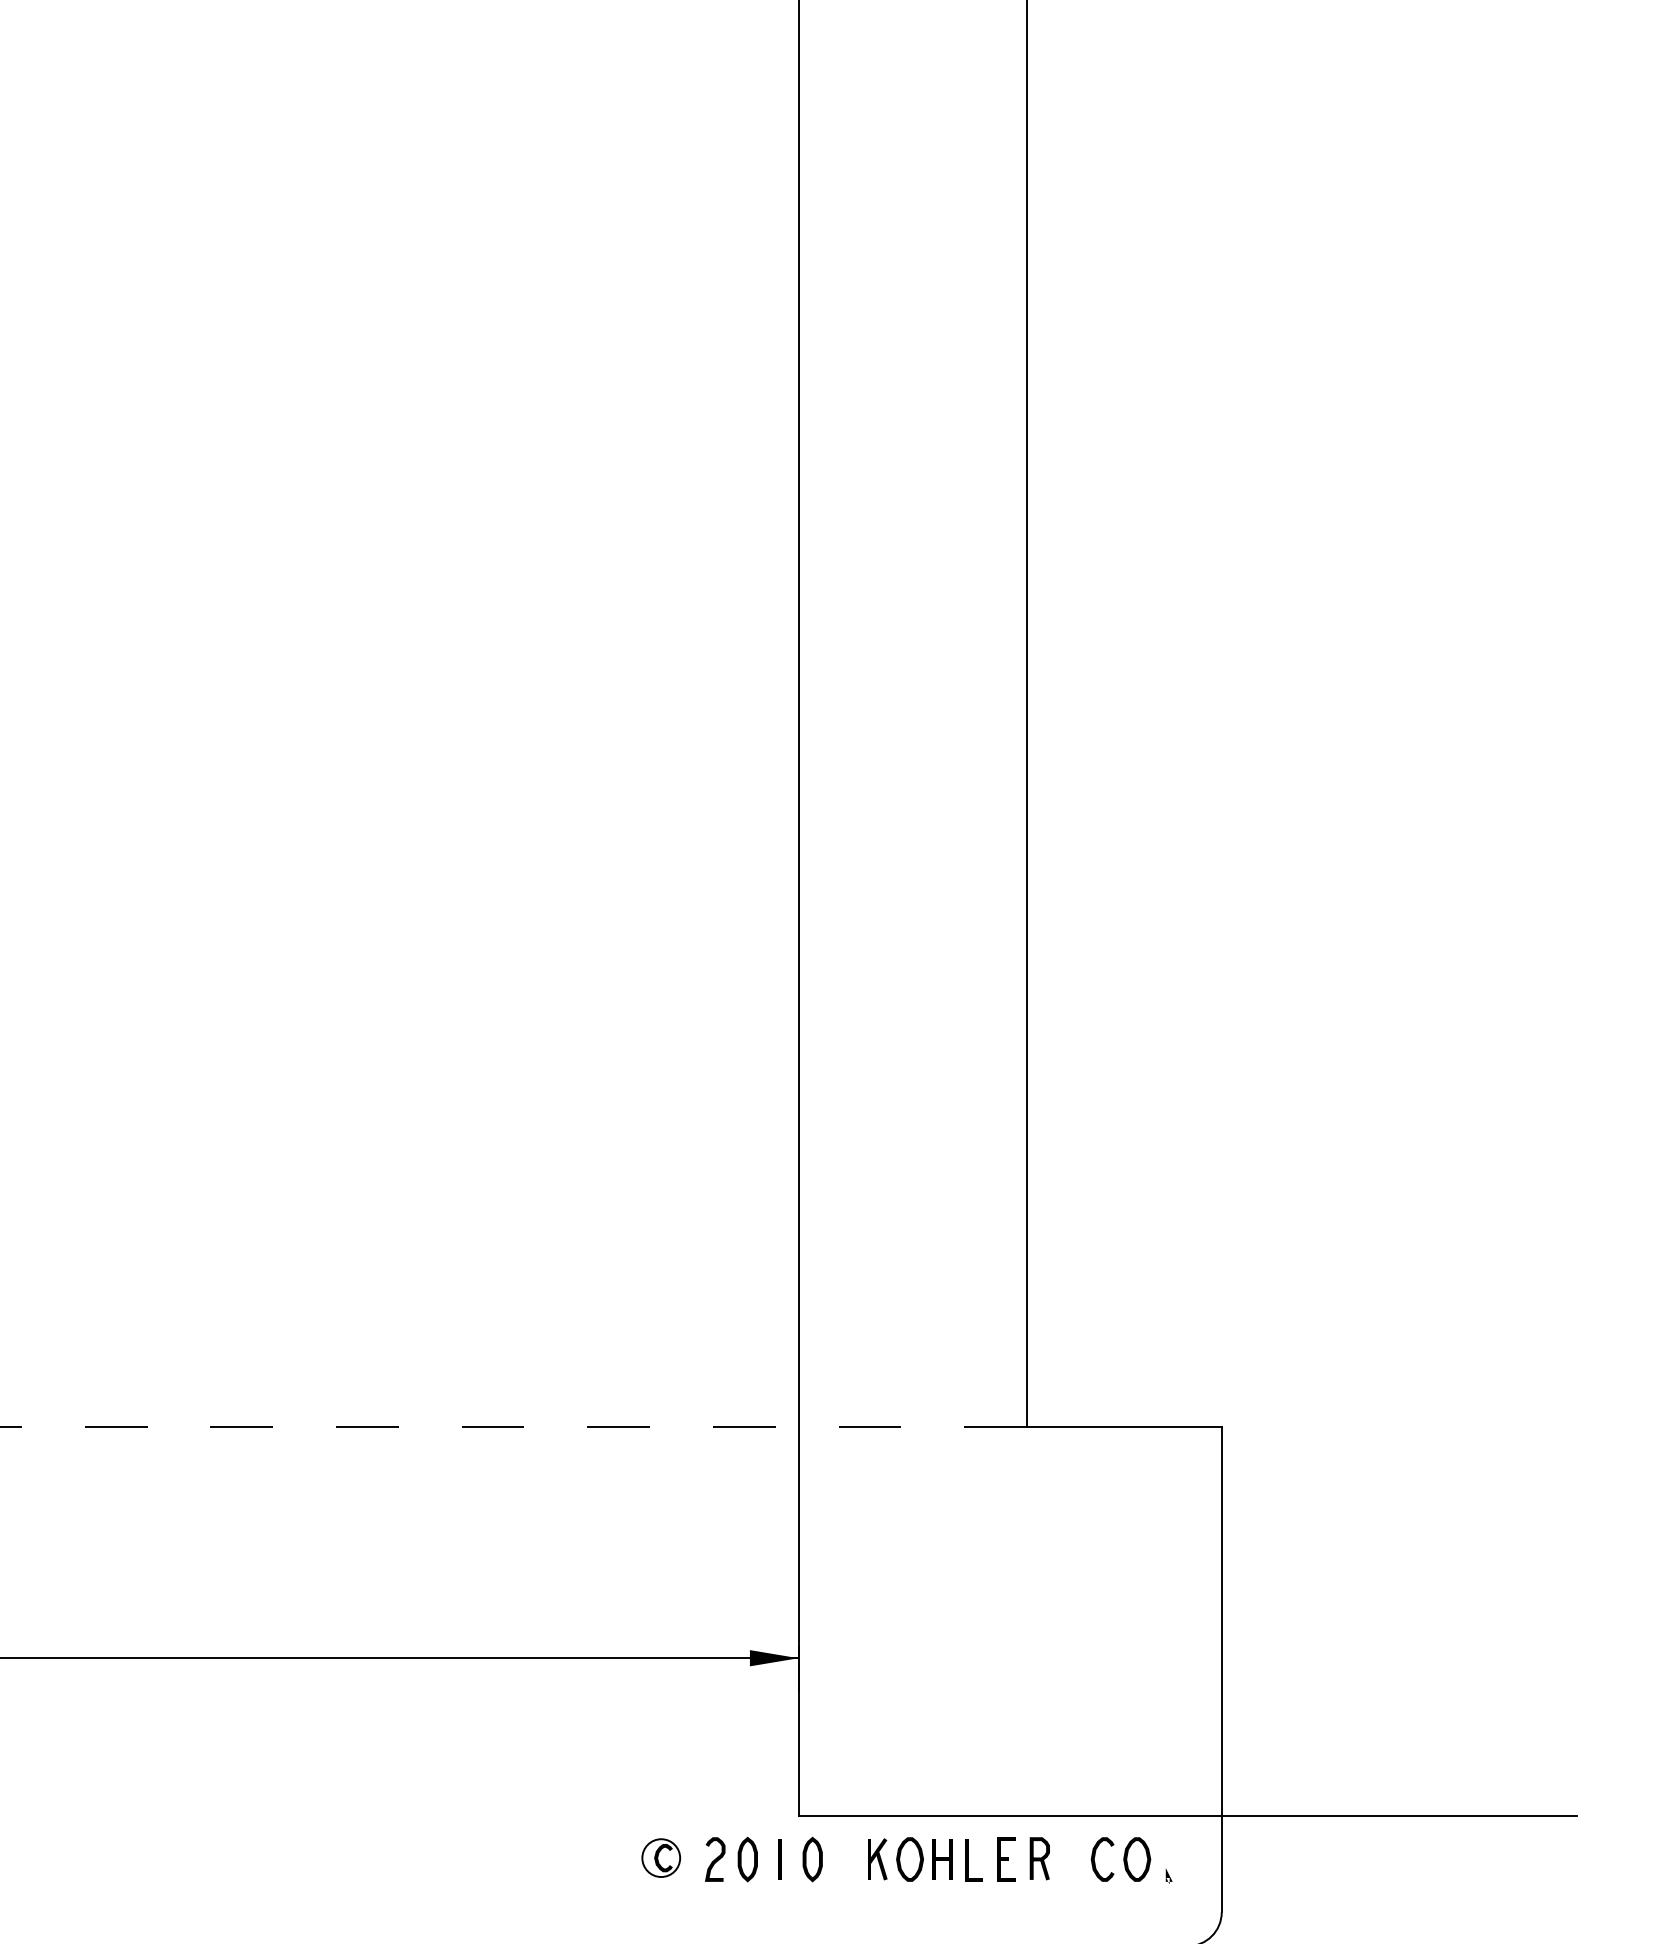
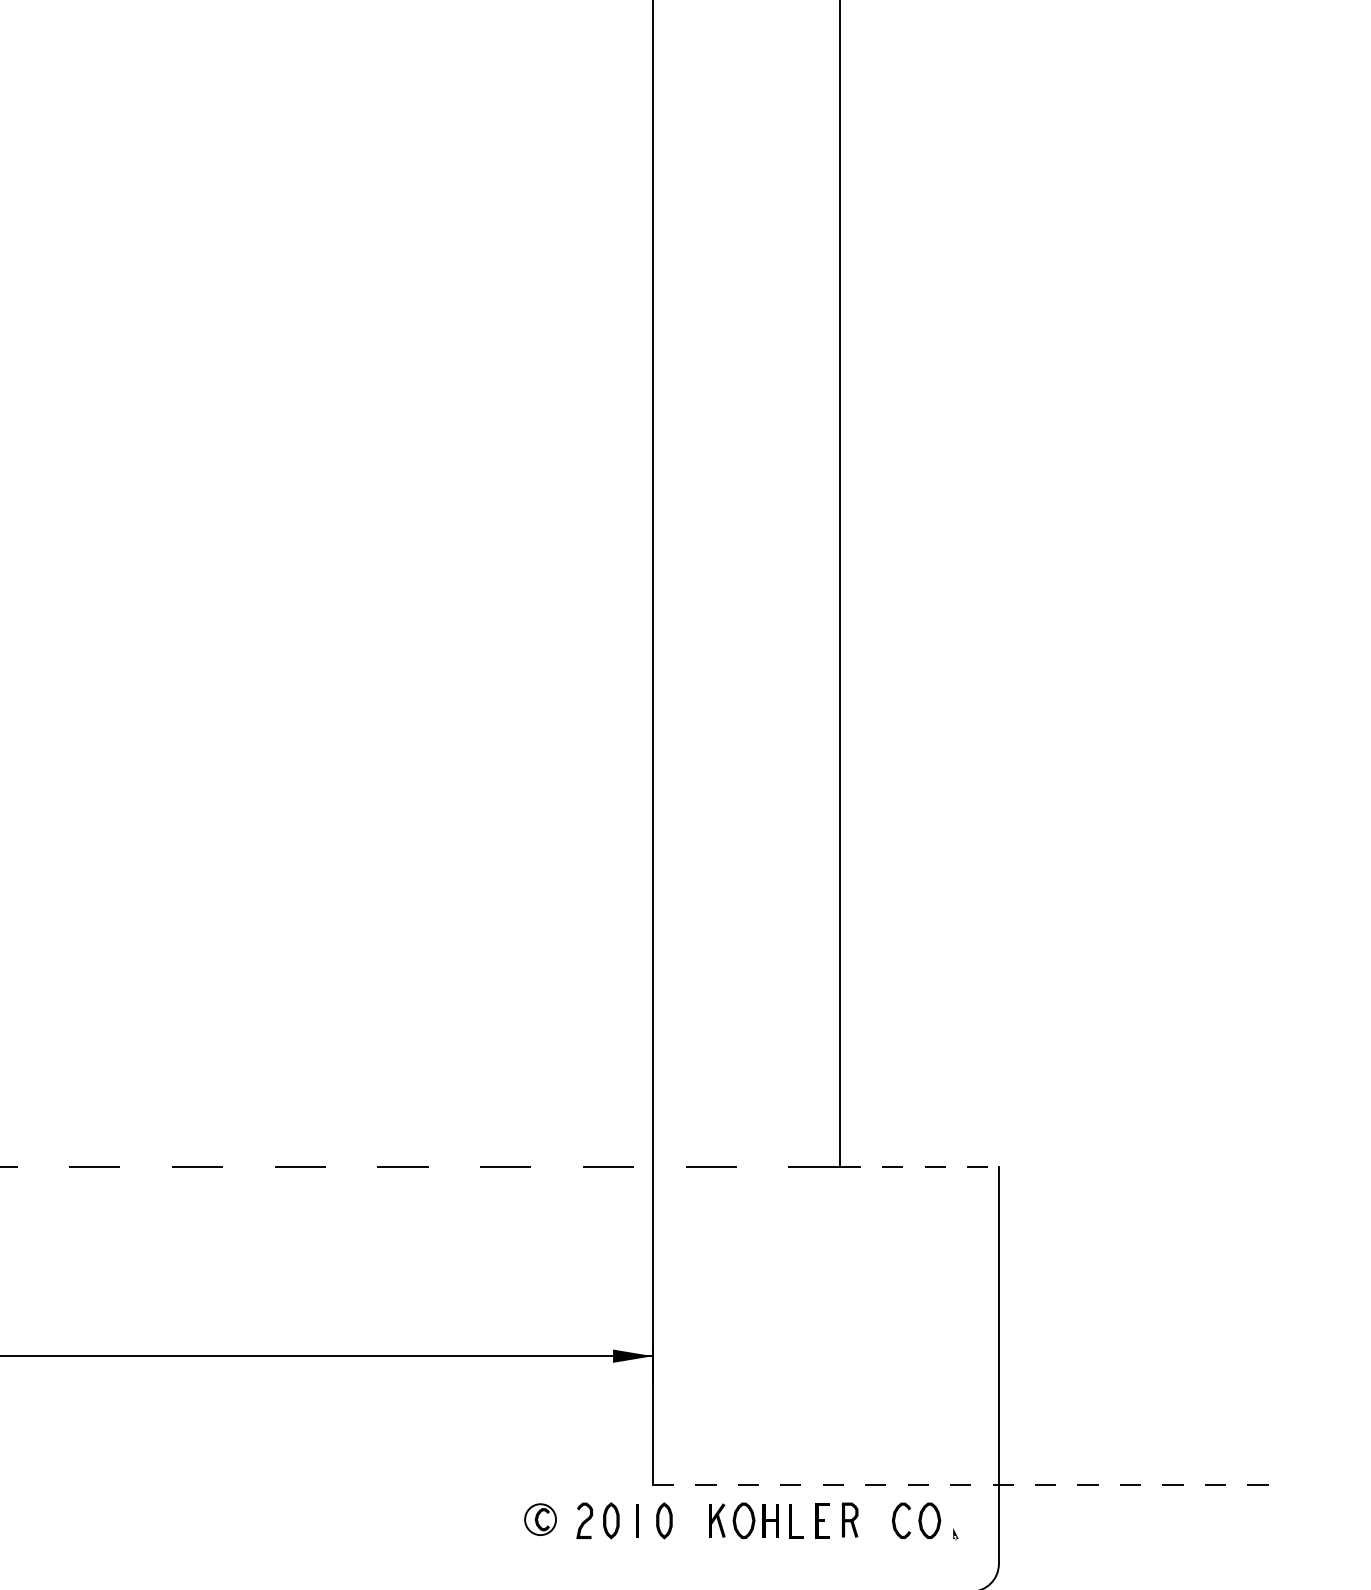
line: (1124, 1427) -> (919, 1167), solid -> dashed
line: (1188, 1816) -> (971, 1485), solid -> dashed

